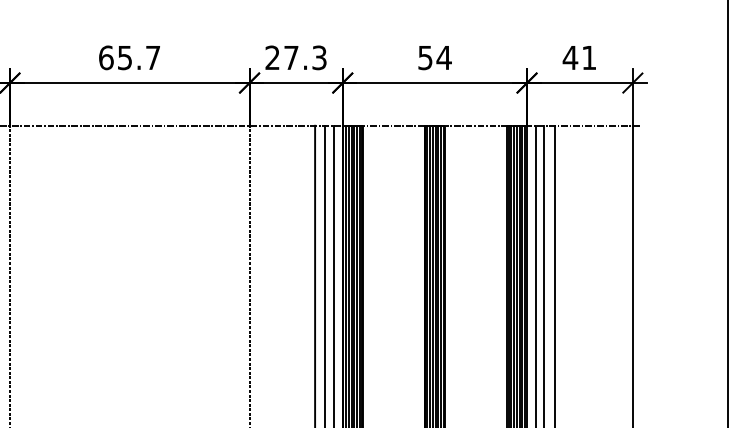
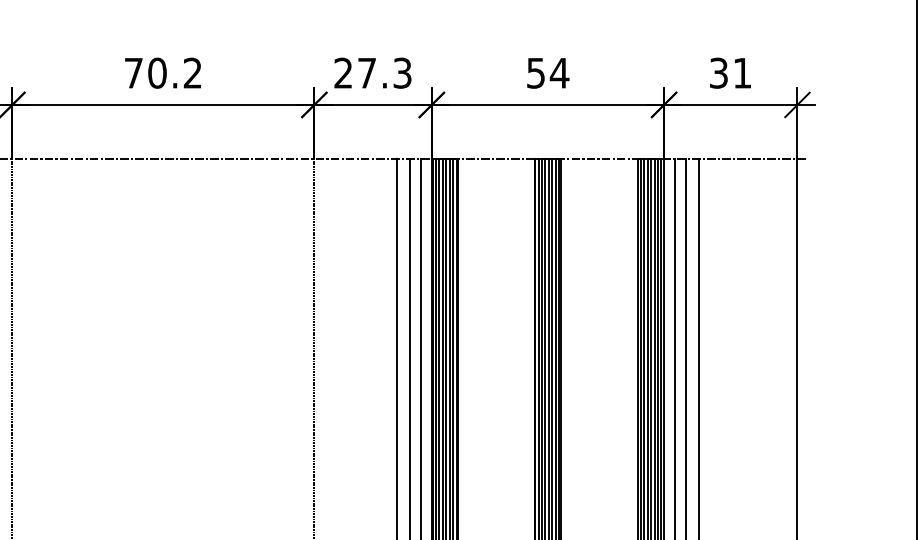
text: (129, 57) -> (162, 72), 65.7 -> 70.2
text: (570, 57) -> (718, 72), 41 -> 31

